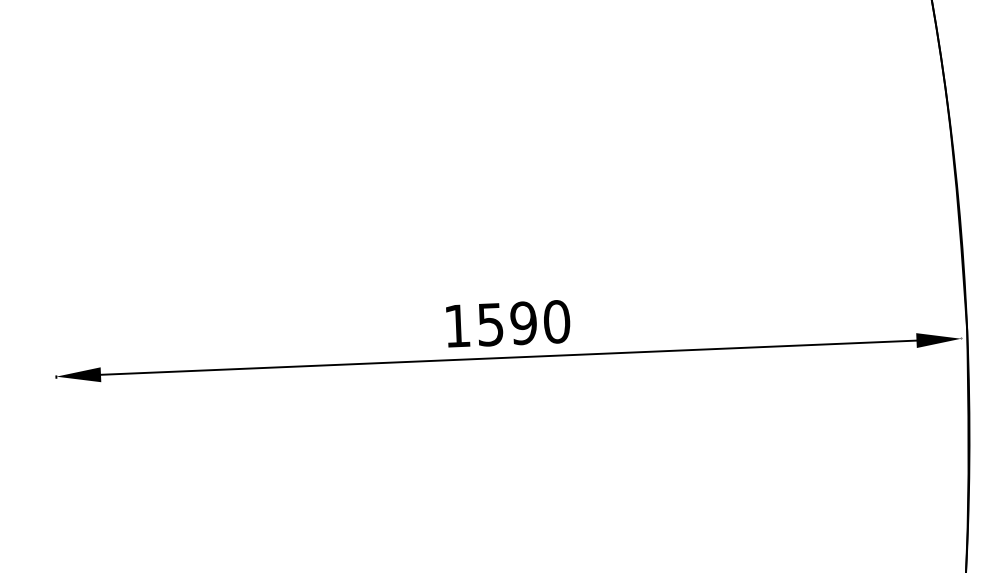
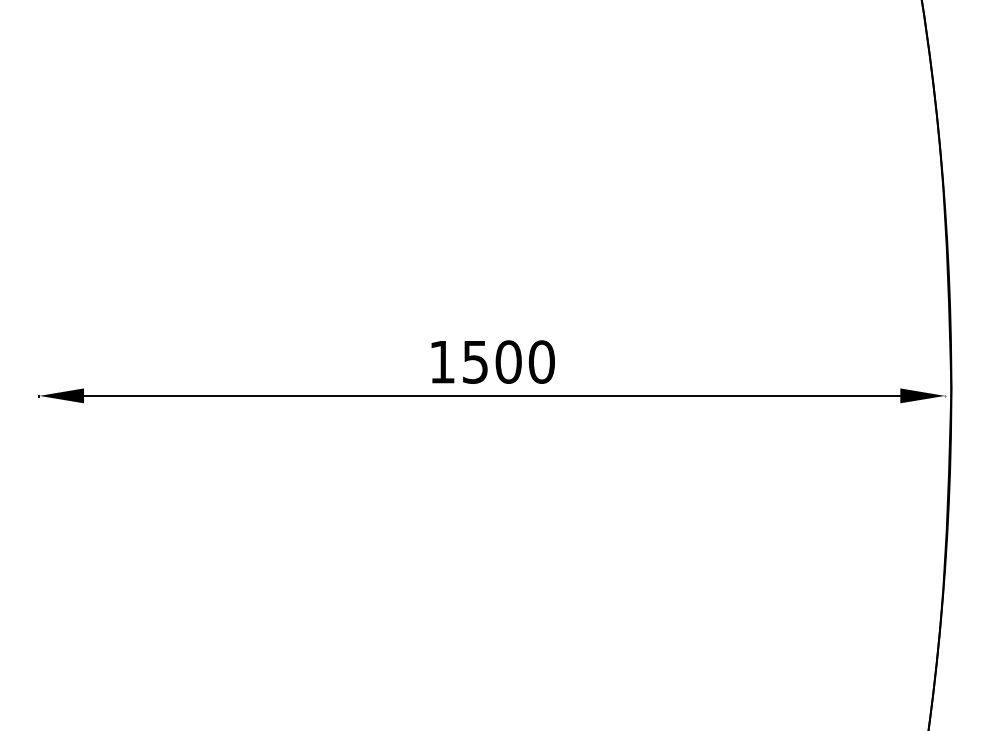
text: (523, 322) -> (508, 361), 1590 -> 1500

